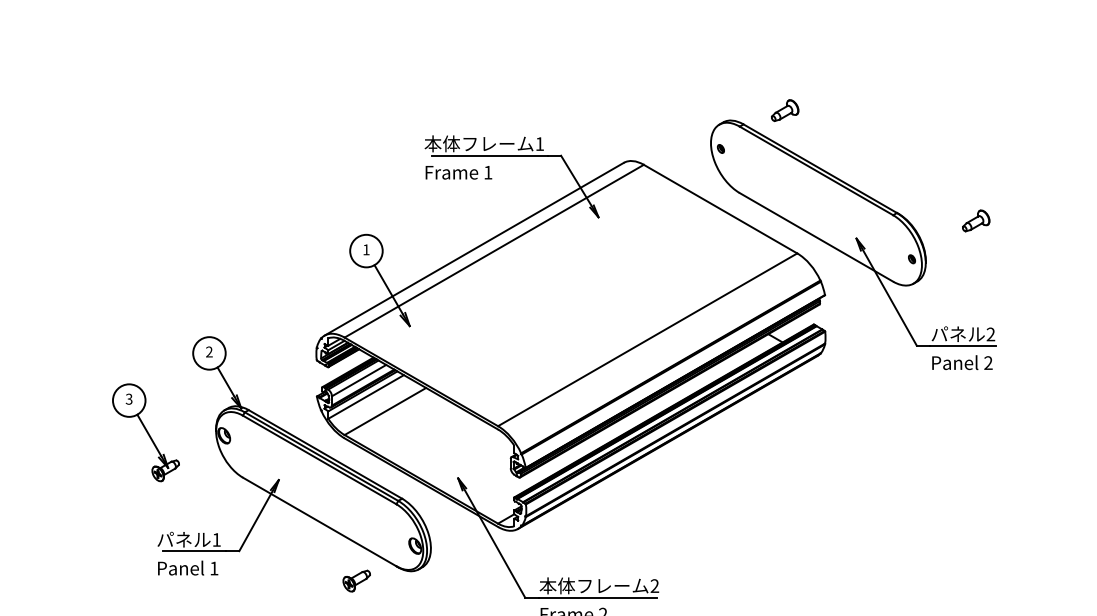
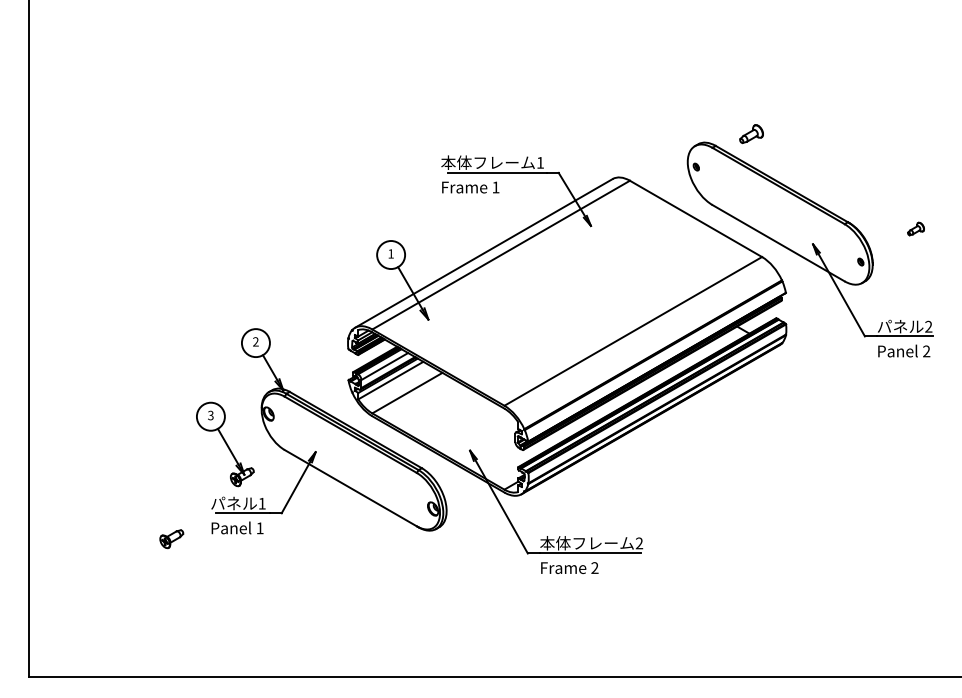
part: (975, 220) -> (915, 228), size x0.7
part: (146, 432) -> (225, 444), moved
part: (356, 581) -> (171, 539), moved

